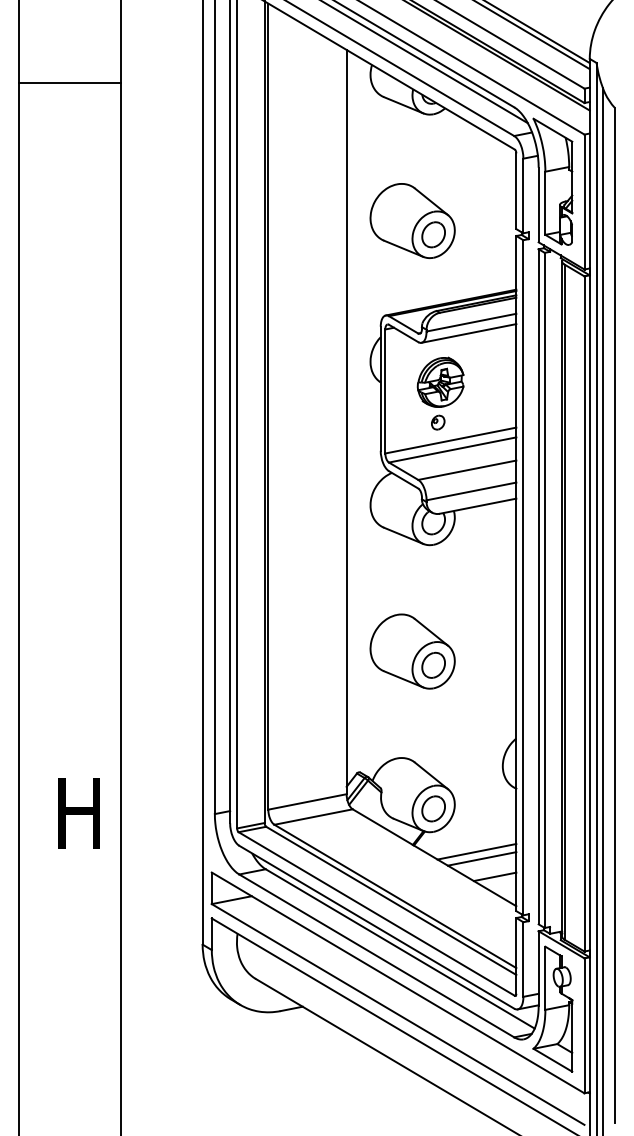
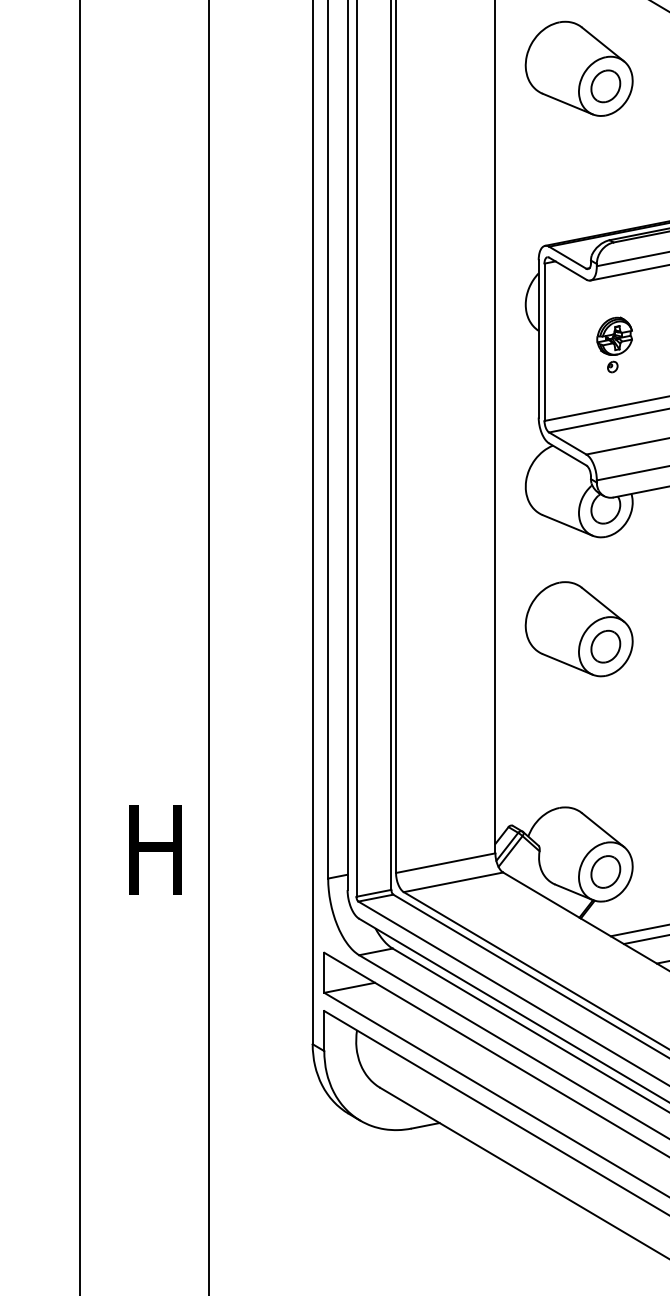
part: (412, 220) -> (578, 68), moved
part: (440, 393) -> (614, 344), size x0.6
part: (412, 651) -> (578, 629), moved
text: (78, 813) -> (155, 849), moved

